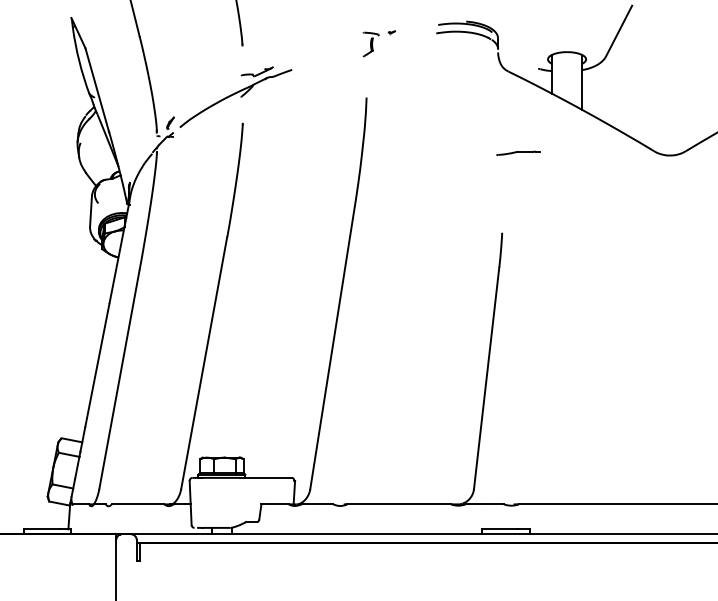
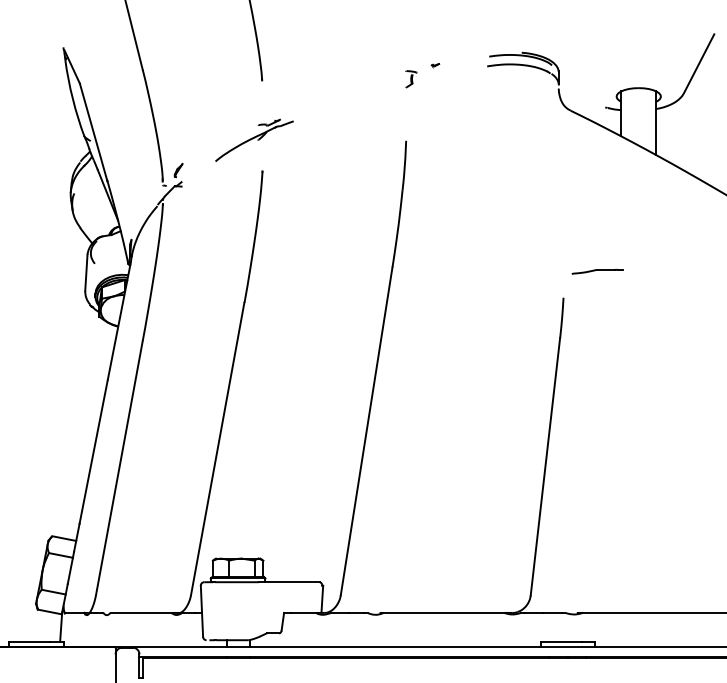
part: (370, 44) -> (410, 79), size x0.6
part: (235, 96) -> (254, 139), size x0.6
part: (518, 152) -> (597, 270), moved

